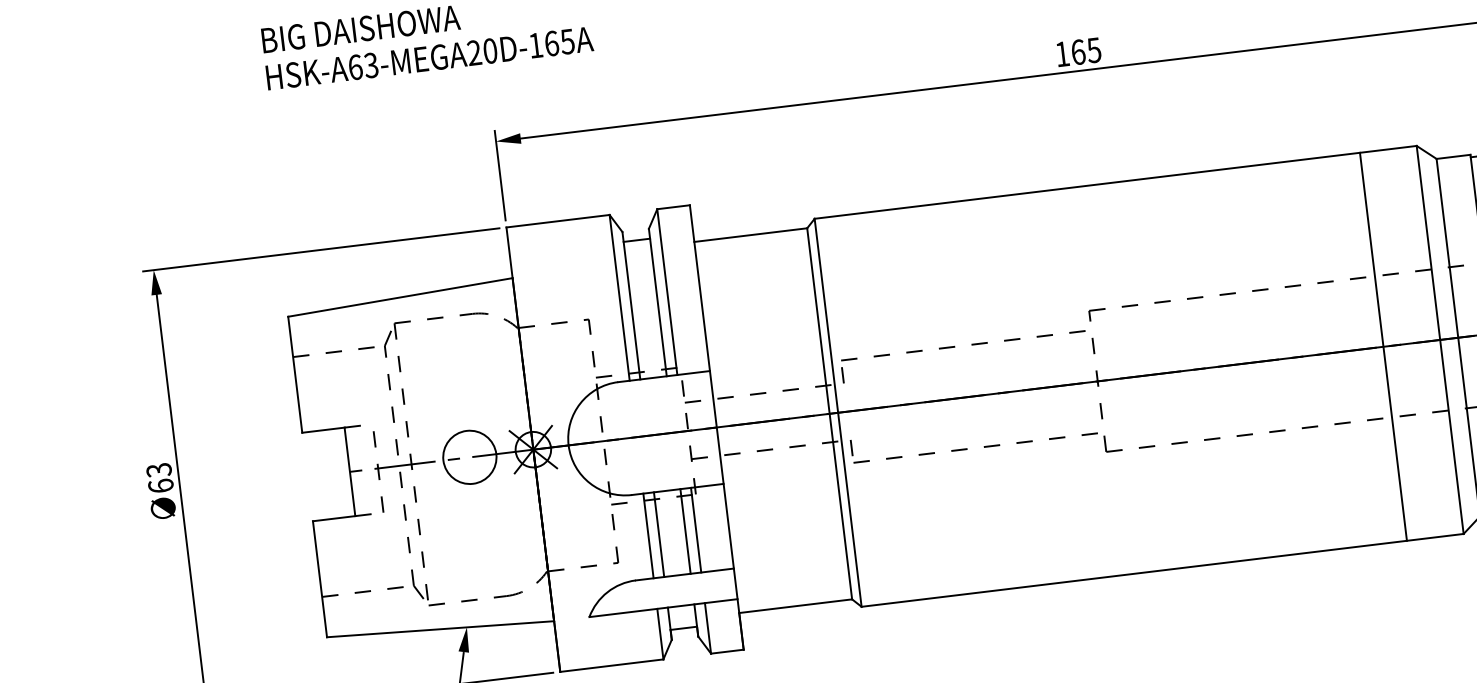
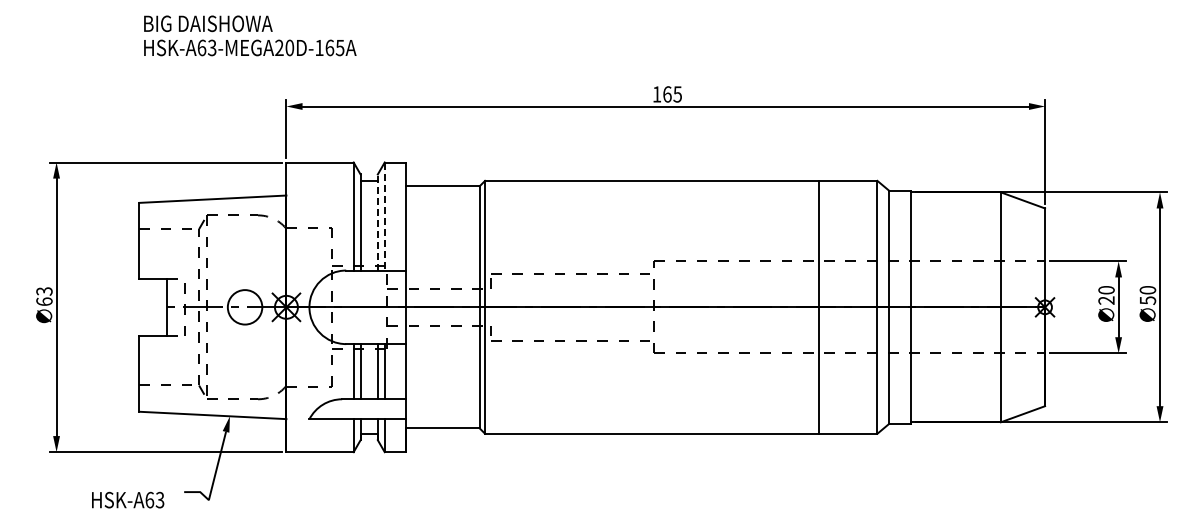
line: (667, 293) -> (384, 217), solid -> dashed
line: (657, 302) -> (377, 222), solid -> dashed
line: (1383, 345) -> (819, 306), moved

